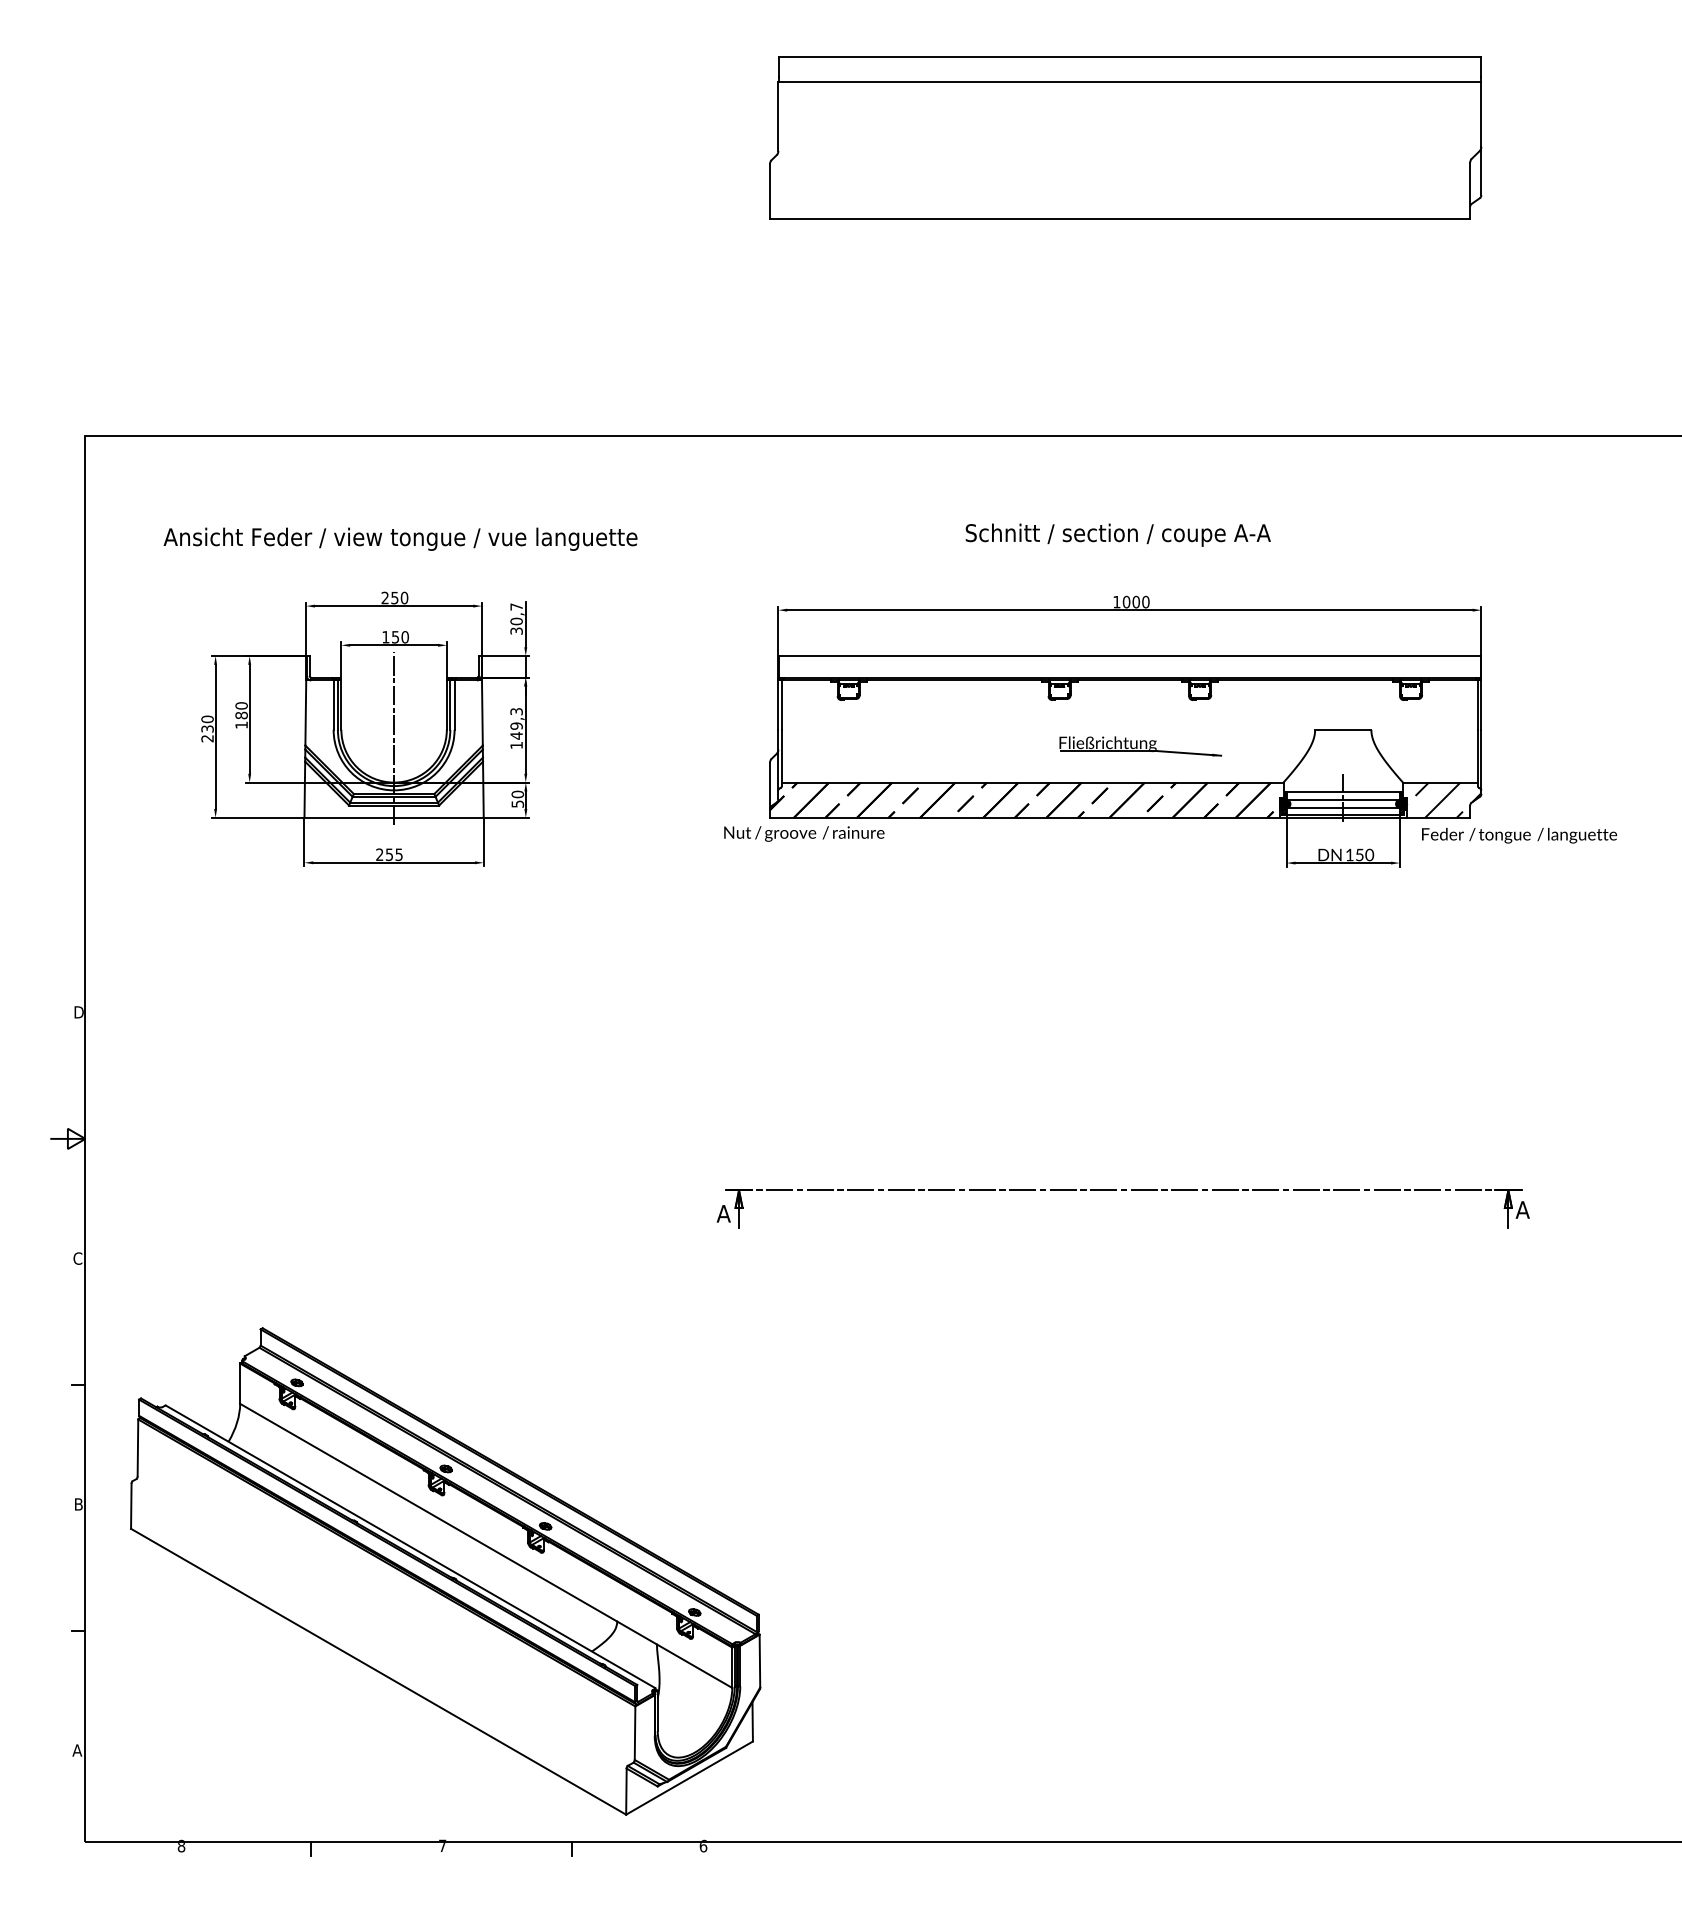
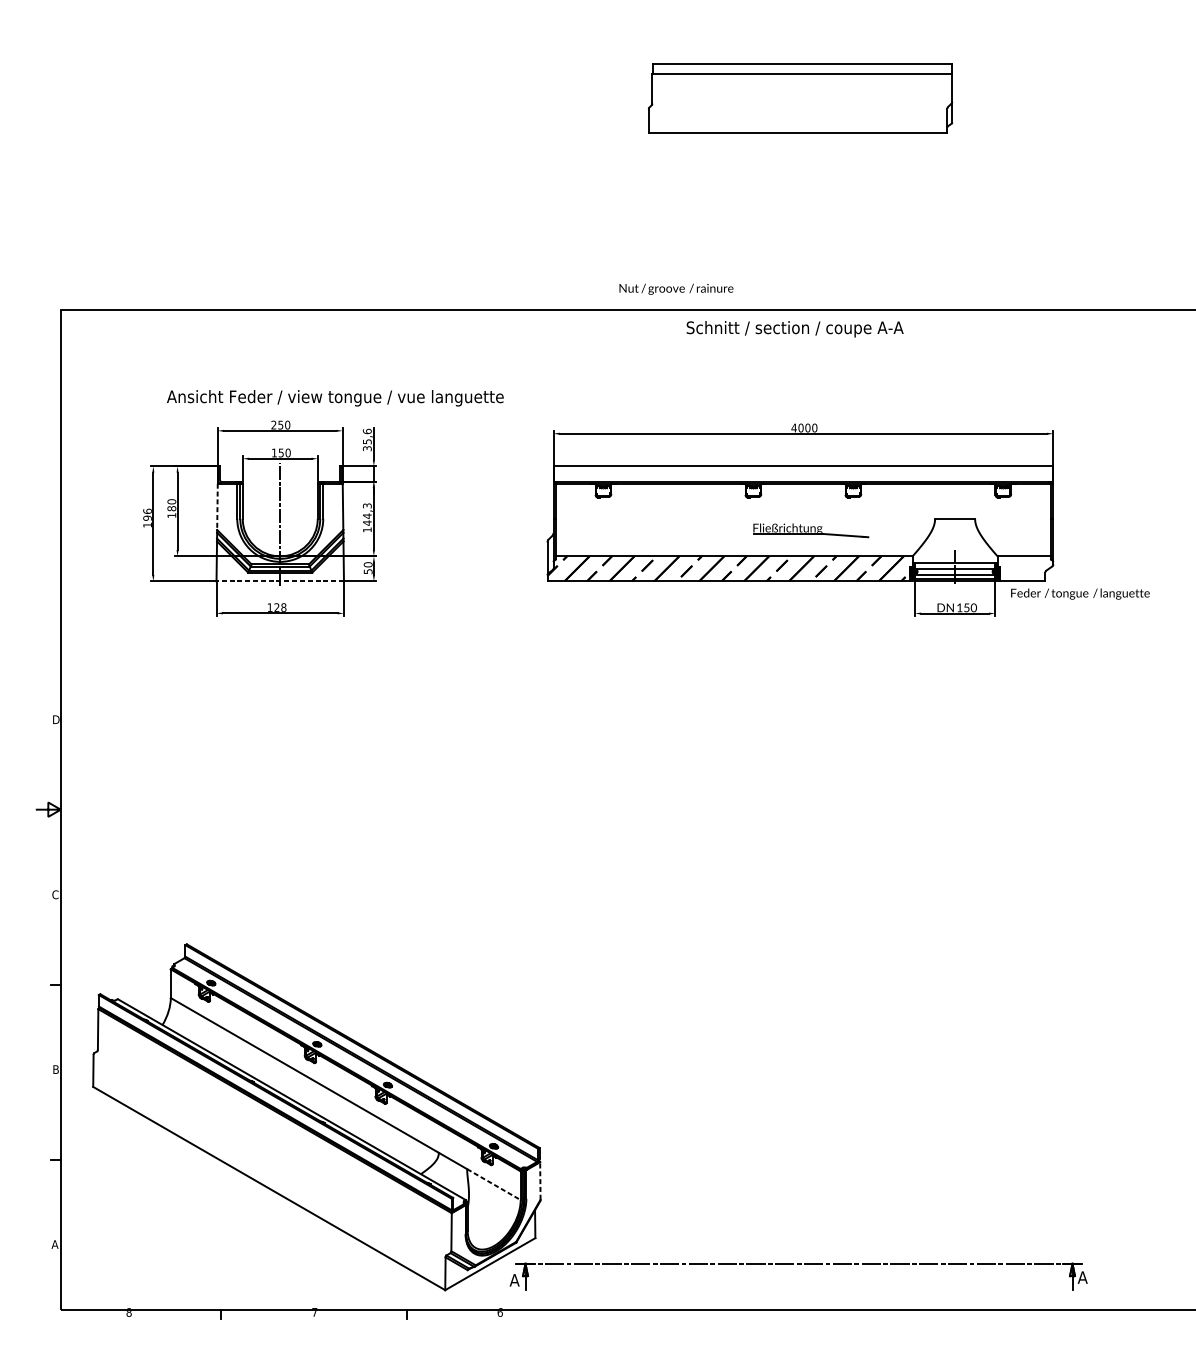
part: (1125, 137) -> (800, 97), size x0.6
text: (1117, 534) -> (794, 328), moved
text: (400, 538) -> (335, 397), moved
text: (1116, 602) -> (793, 428), 1000 -> 4000
text: (516, 614) -> (367, 436), 30,7 -> 35,6
line: (305, 713) -> (217, 507), solid -> dashed
text: (516, 726) -> (367, 516), 149,3 -> 144,3
text: (207, 728) -> (147, 517), 230 -> 196
hatch: (1443, 799) -> (1026, 568), removed
line: (394, 817) -> (280, 581), solid -> dashed
text: (804, 833) -> (676, 288), moved
text: (389, 854) -> (276, 607), 255 -> 128
part: (1122, 1190) -> (798, 1263), moved
line: (759, 1660) -> (540, 1180), solid -> dashed
line: (695, 1666) -> (494, 1184), solid -> dashed

